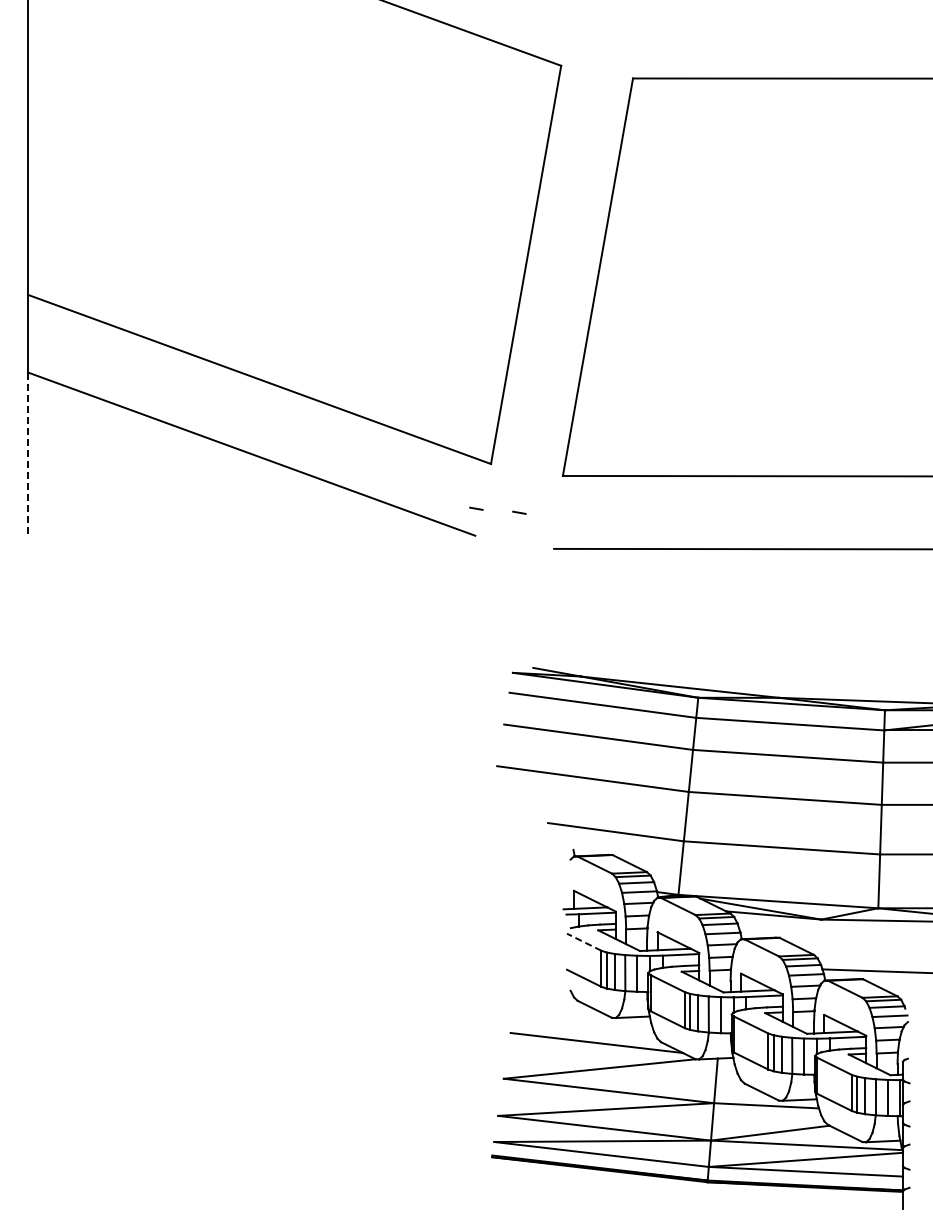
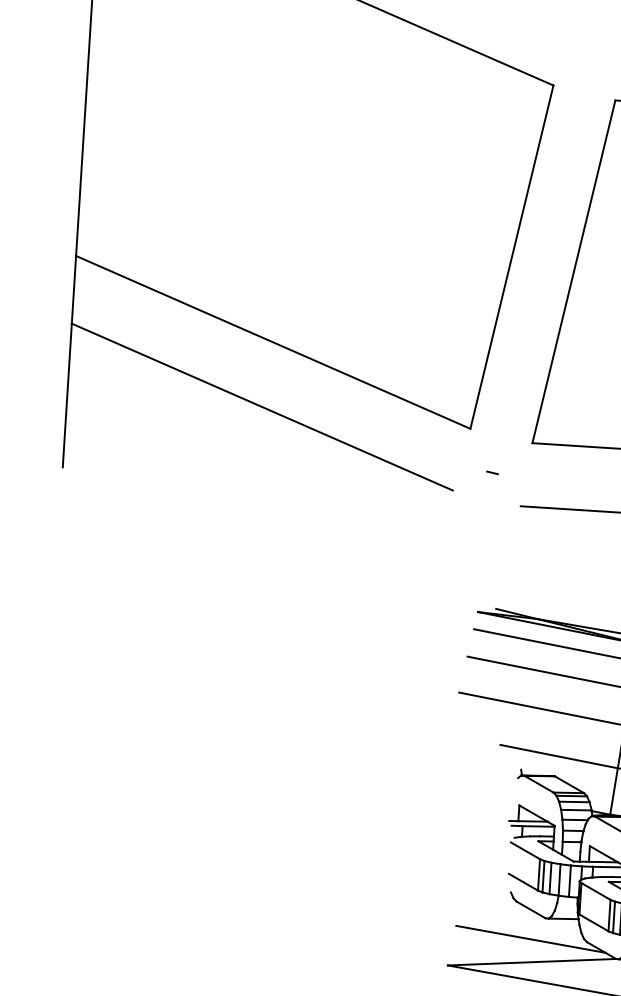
line: (28, 455) -> (67, 396), dashed -> solid
line: (476, 508) -> (455, 466), removed
line: (583, 942) -> (524, 851), dashed -> solid

